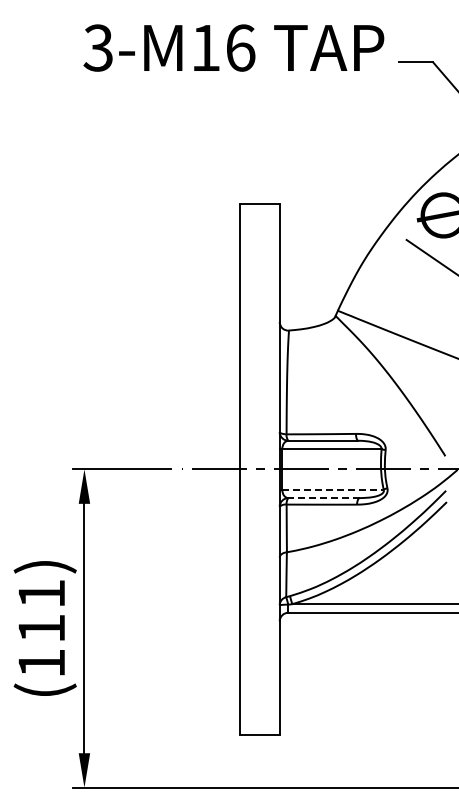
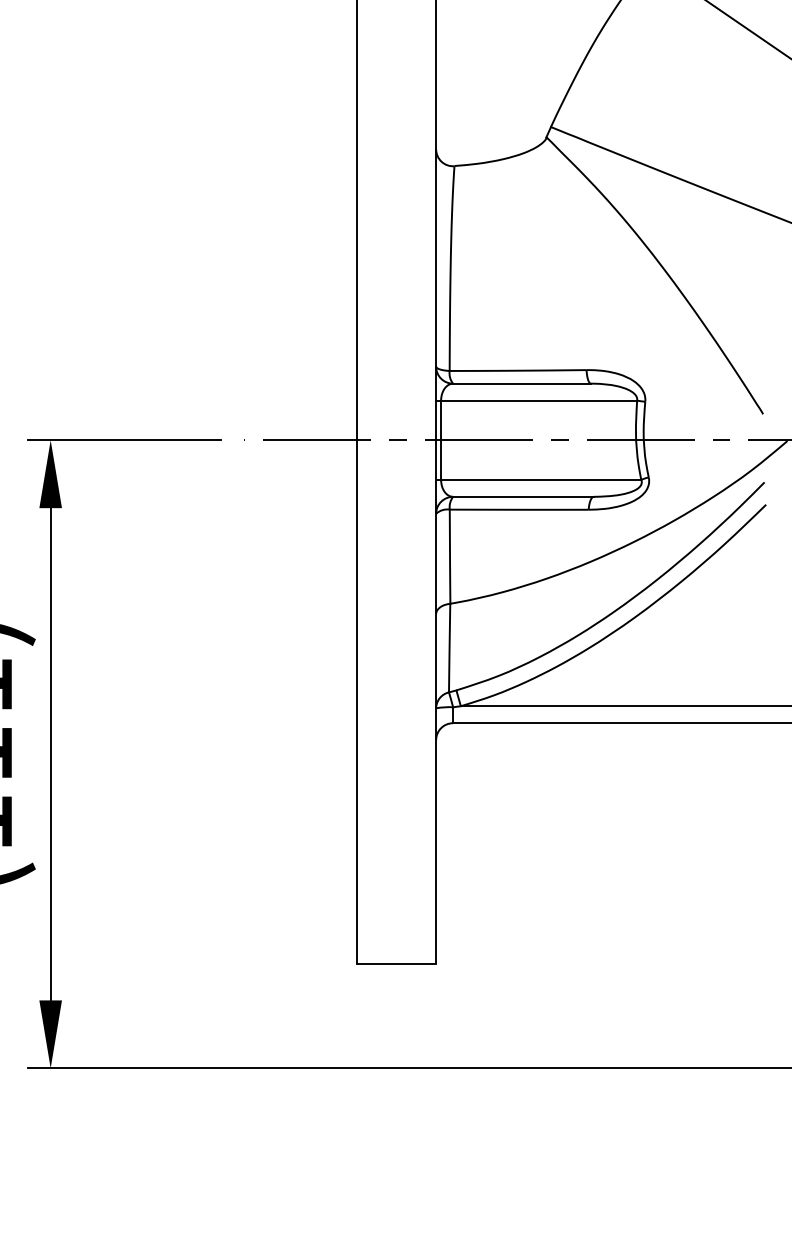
line: (332, 489) -> (540, 479), dashed -> solid
line: (323, 498) -> (522, 497), dashed -> solid

